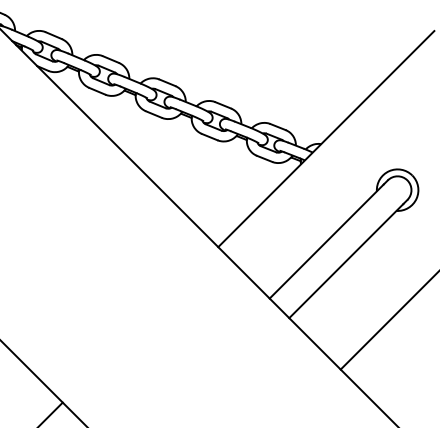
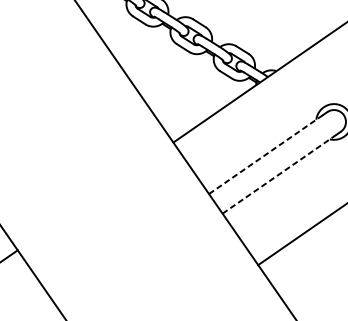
line: (326, 241) -> (265, 154), solid -> dashed
line: (346, 261) -> (279, 174), solid -> dashed

